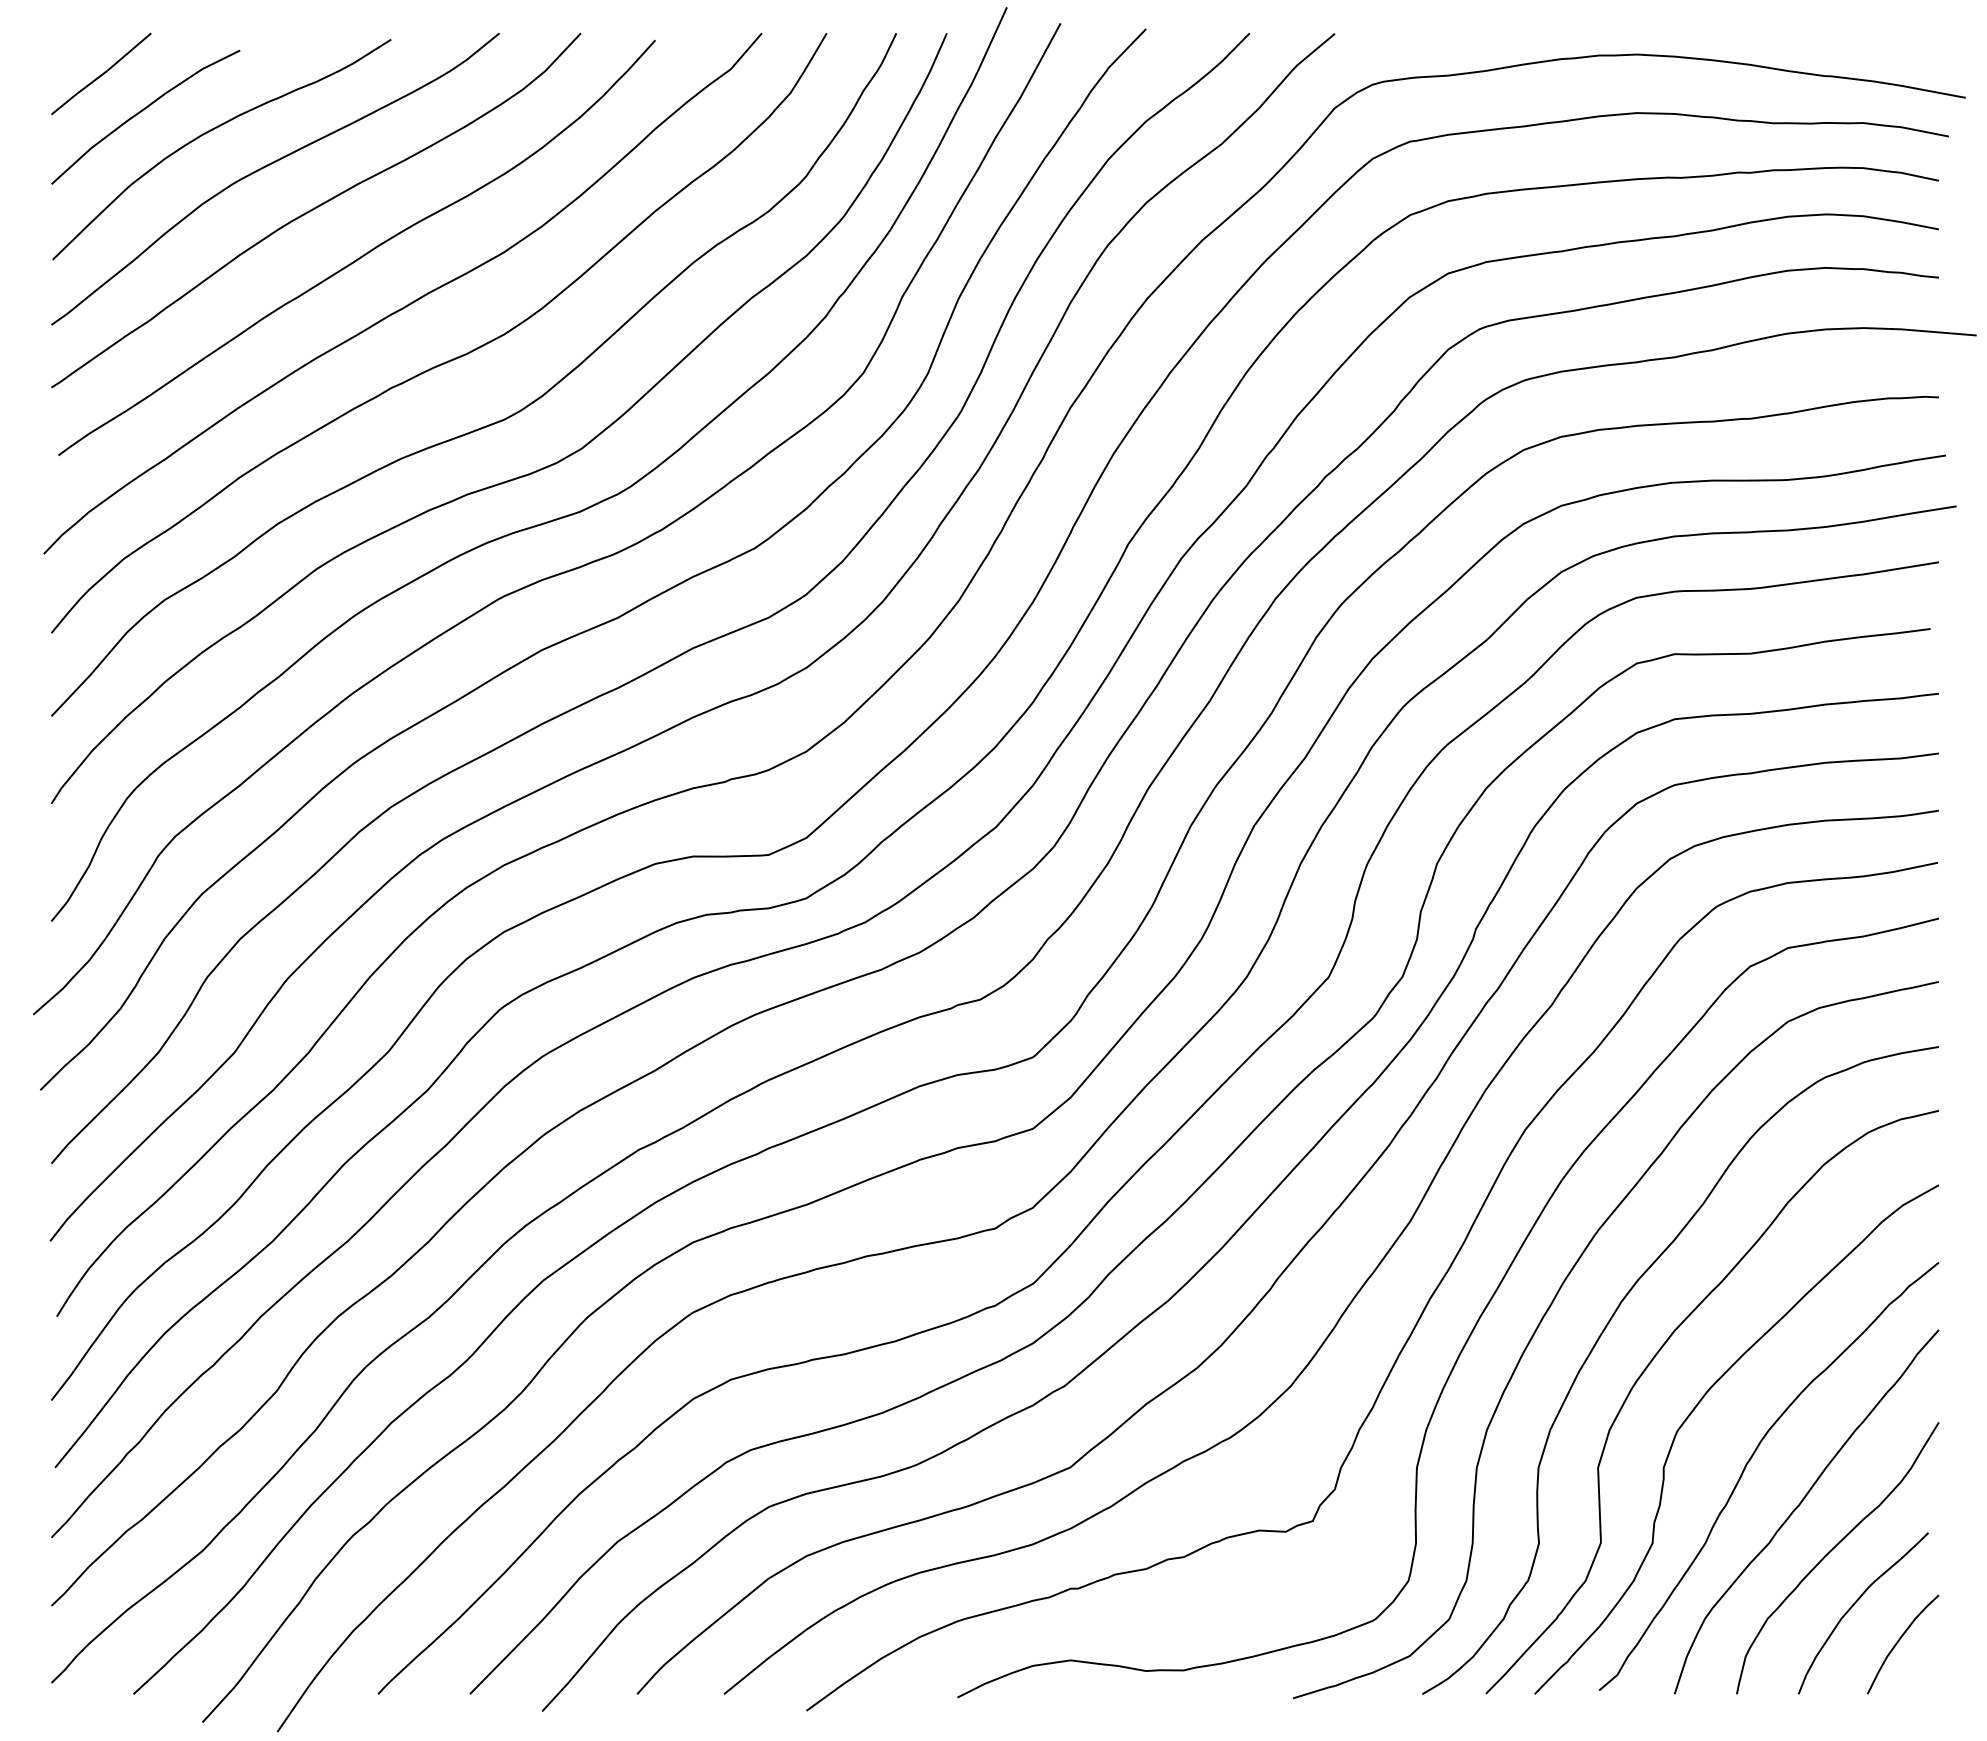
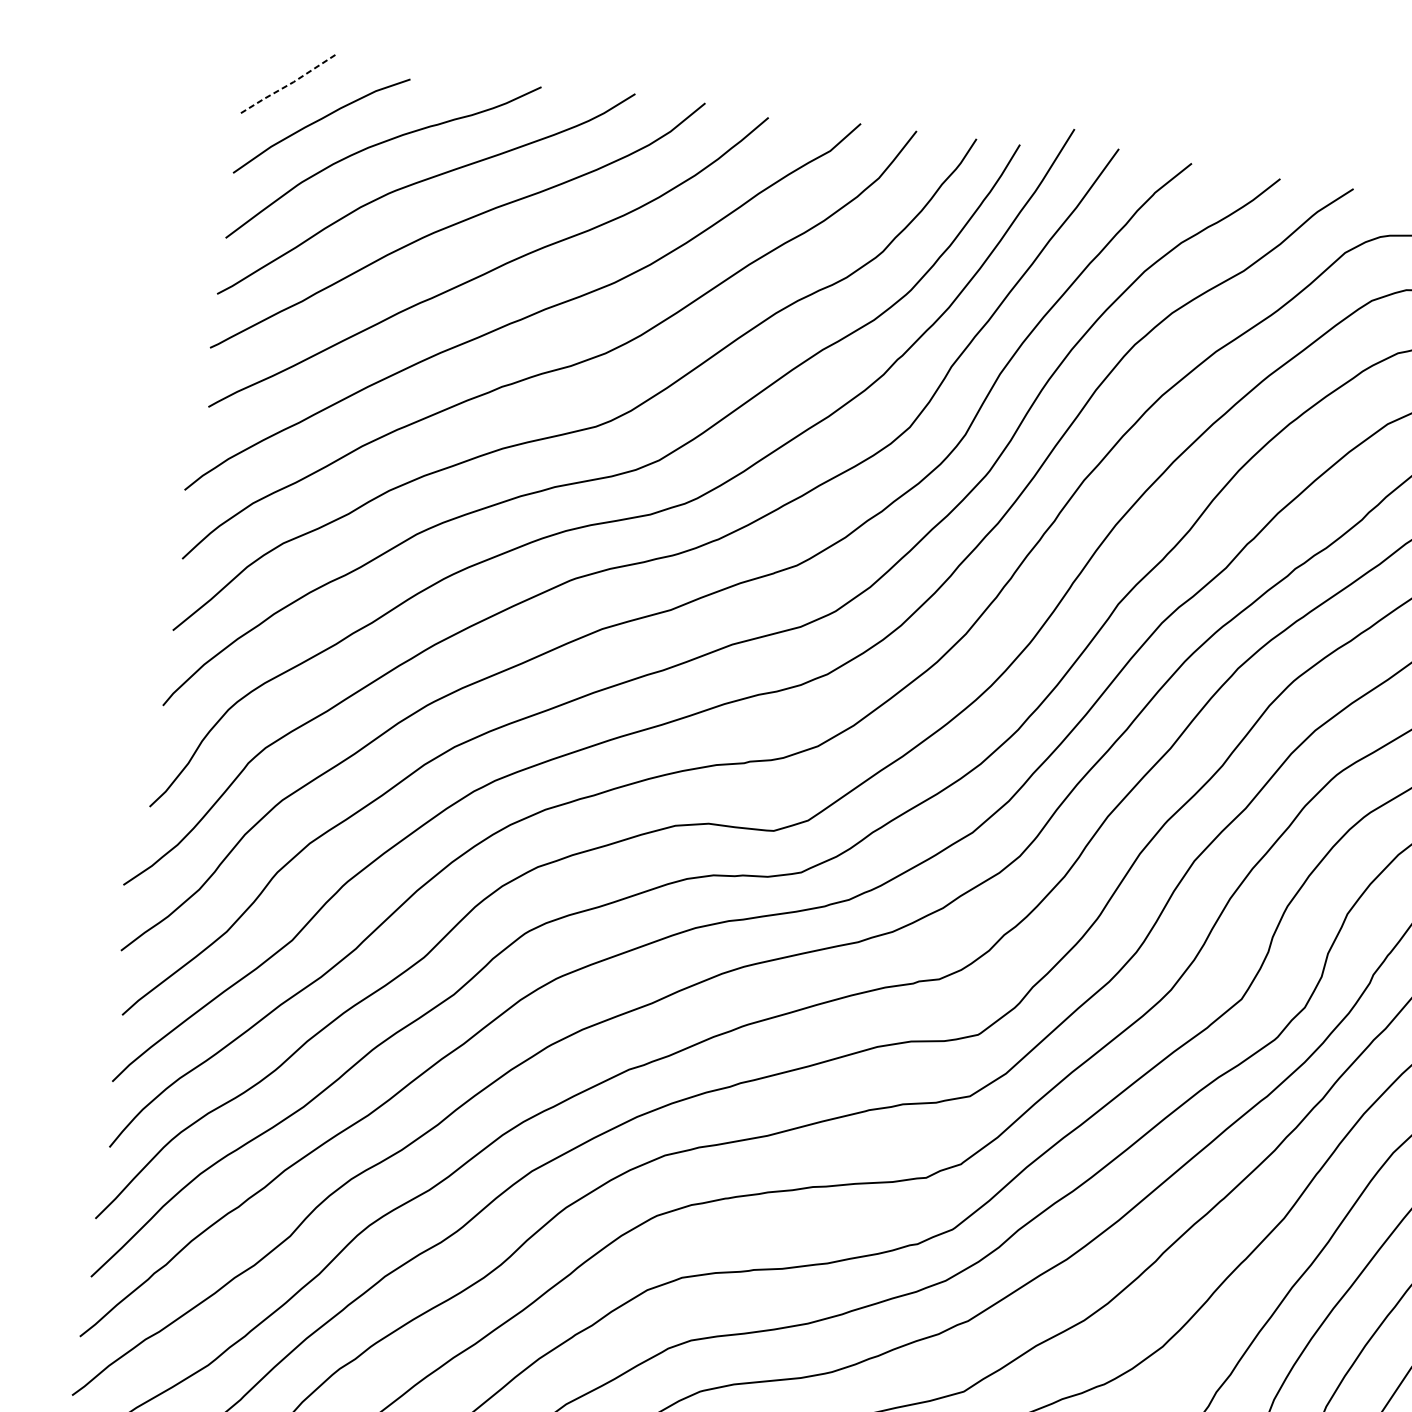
line: (102, 74) -> (289, 84), solid -> dashed

